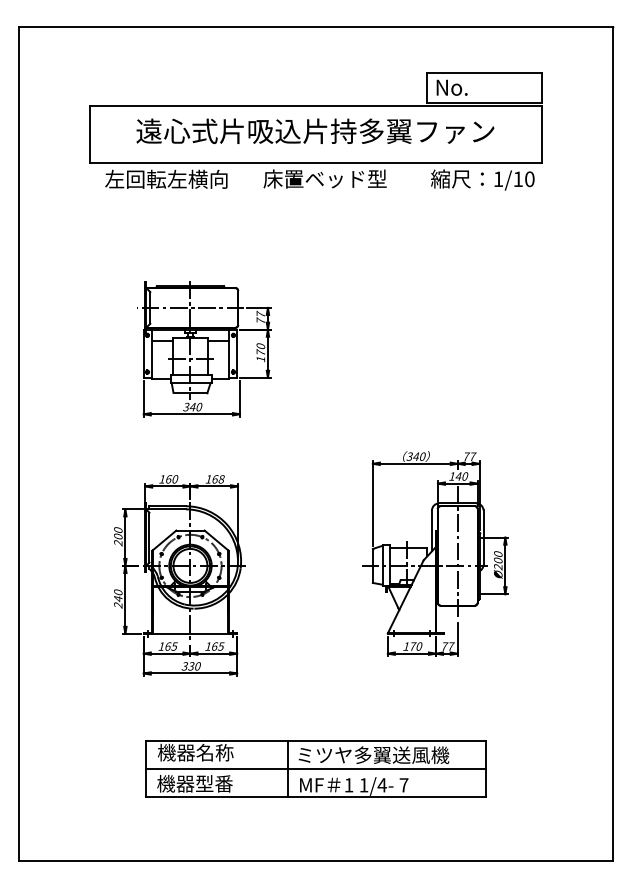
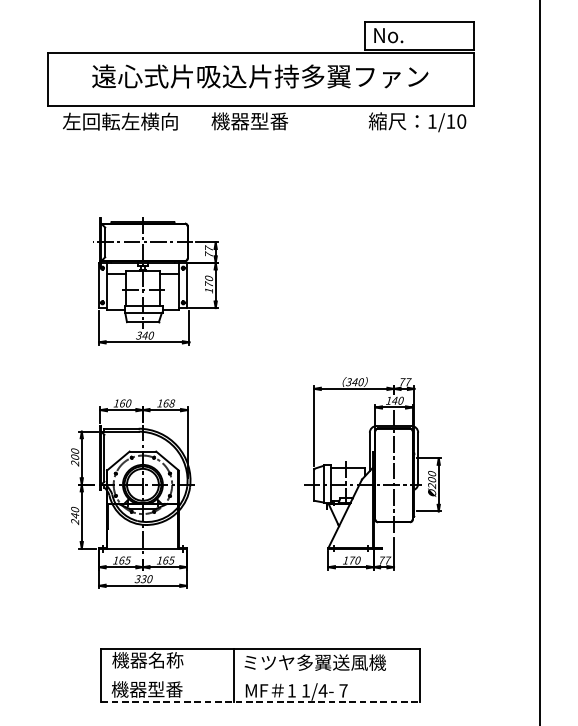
text: (324, 178) -> (268, 120), 床置ベッド型 -> 機器型番
line: (315, 768) -> (260, 675), removed
line: (315, 797) -> (260, 702), solid -> dashed

